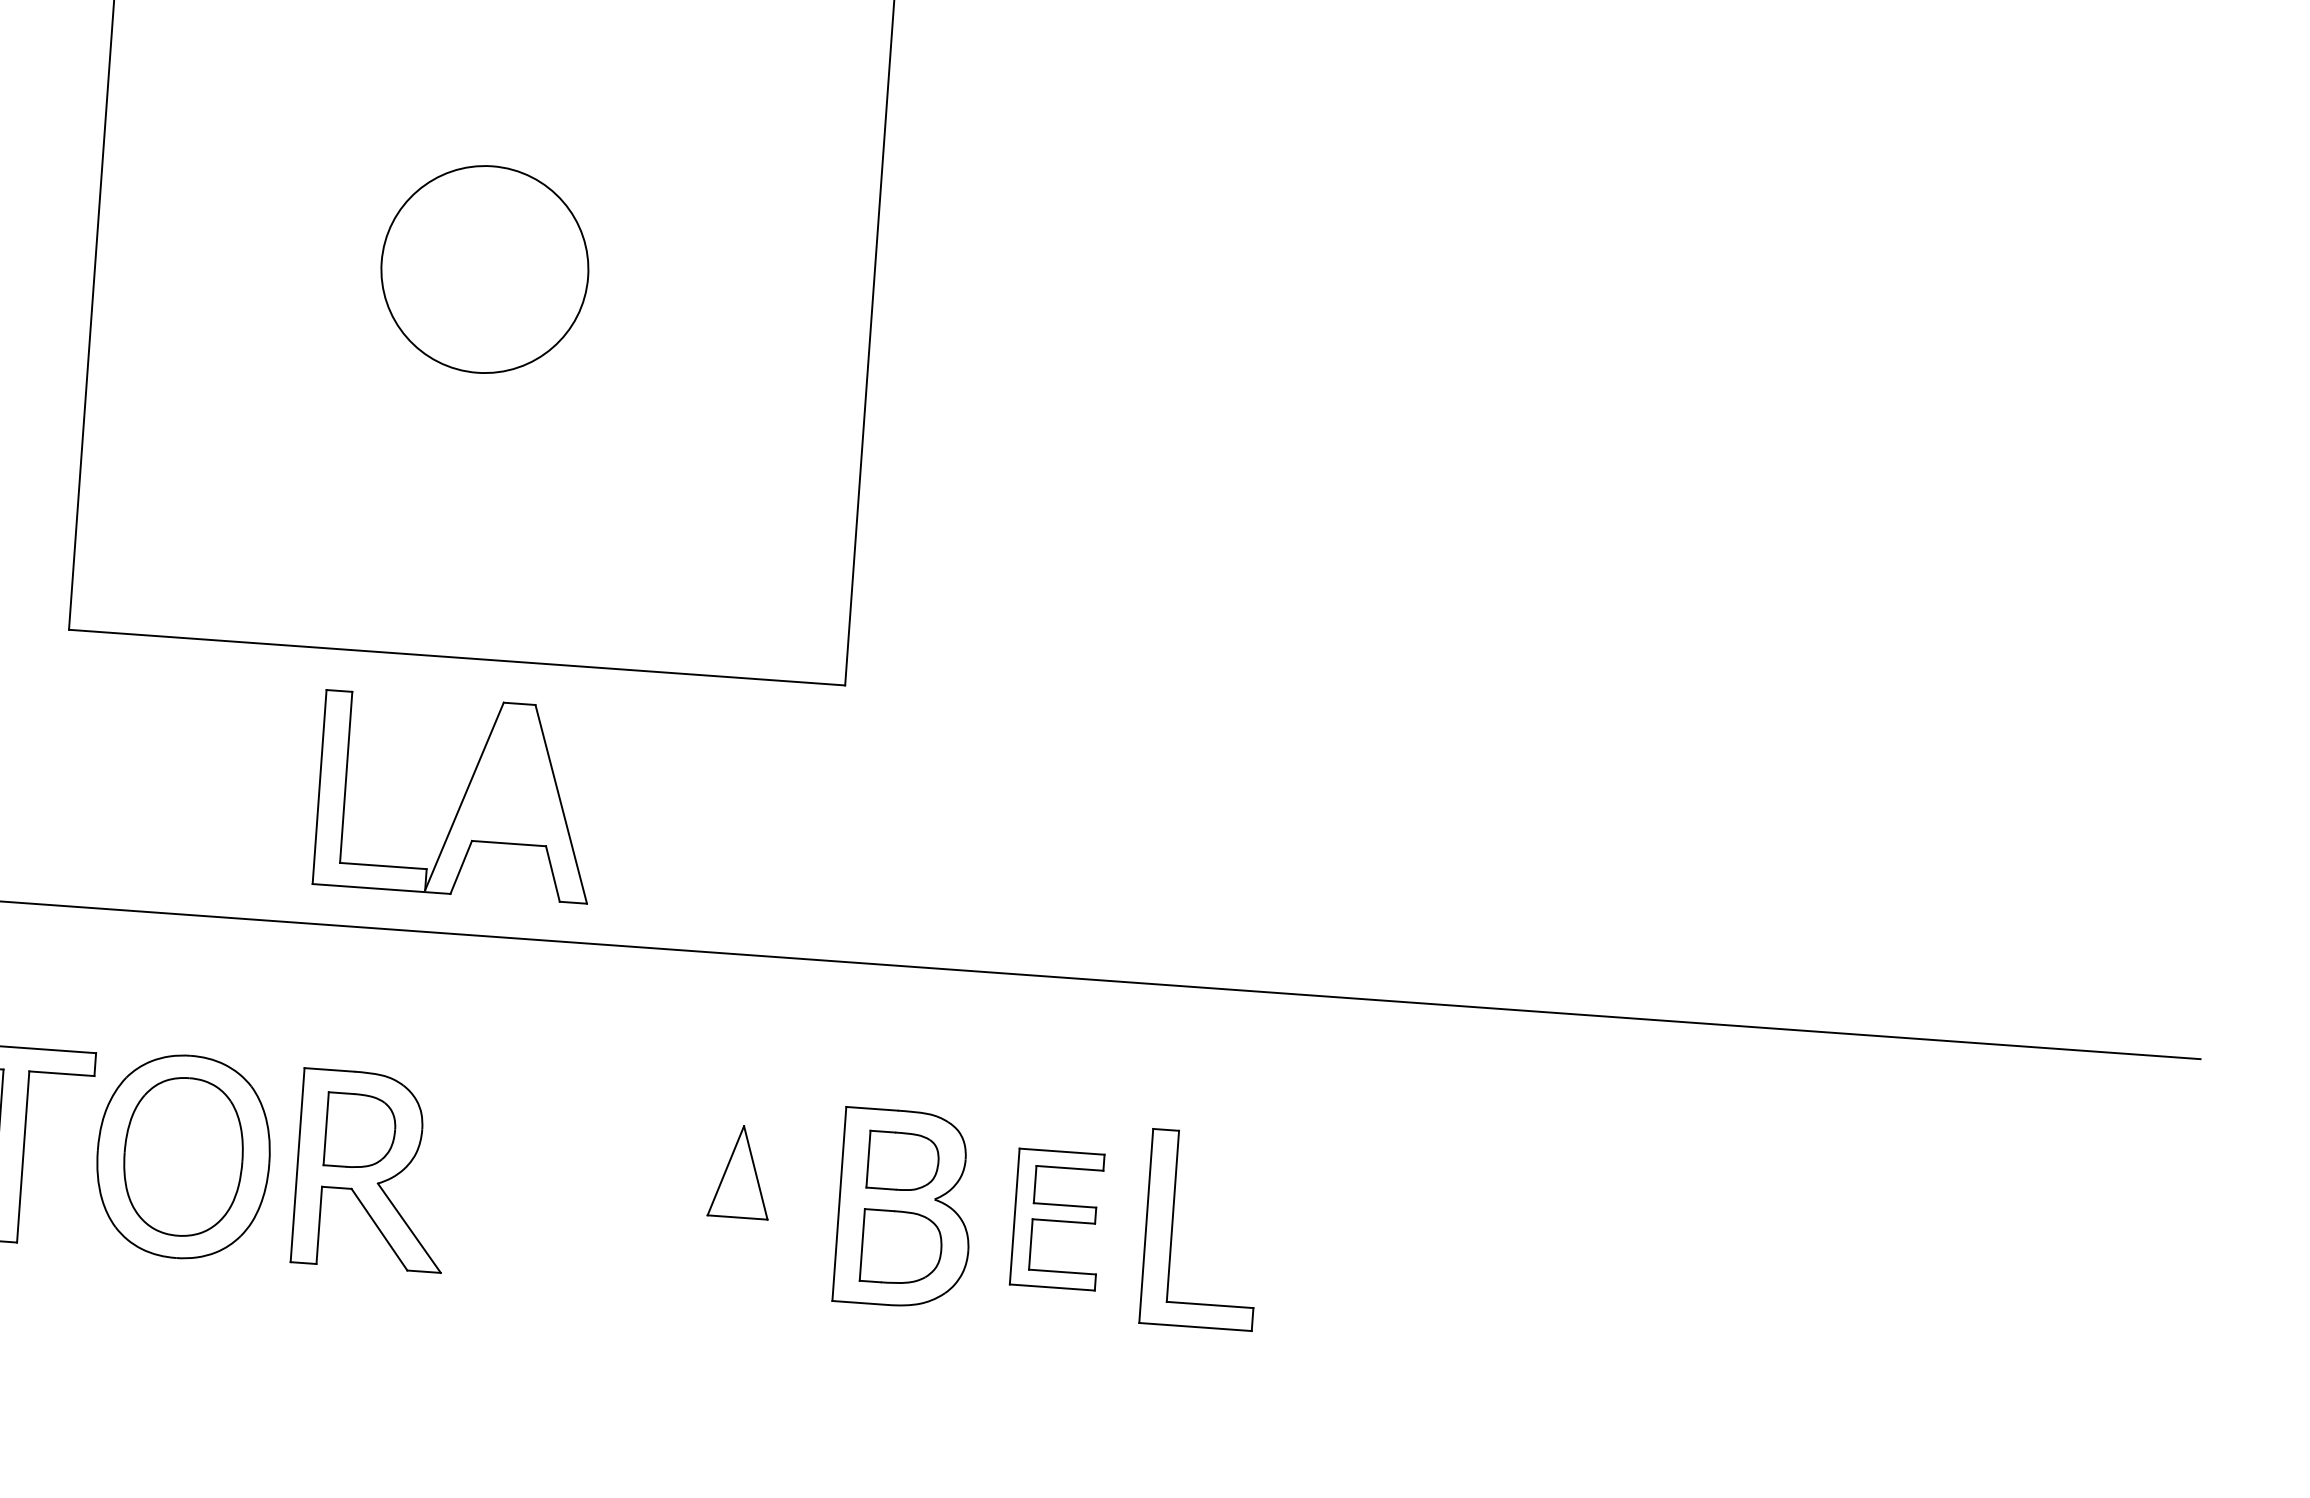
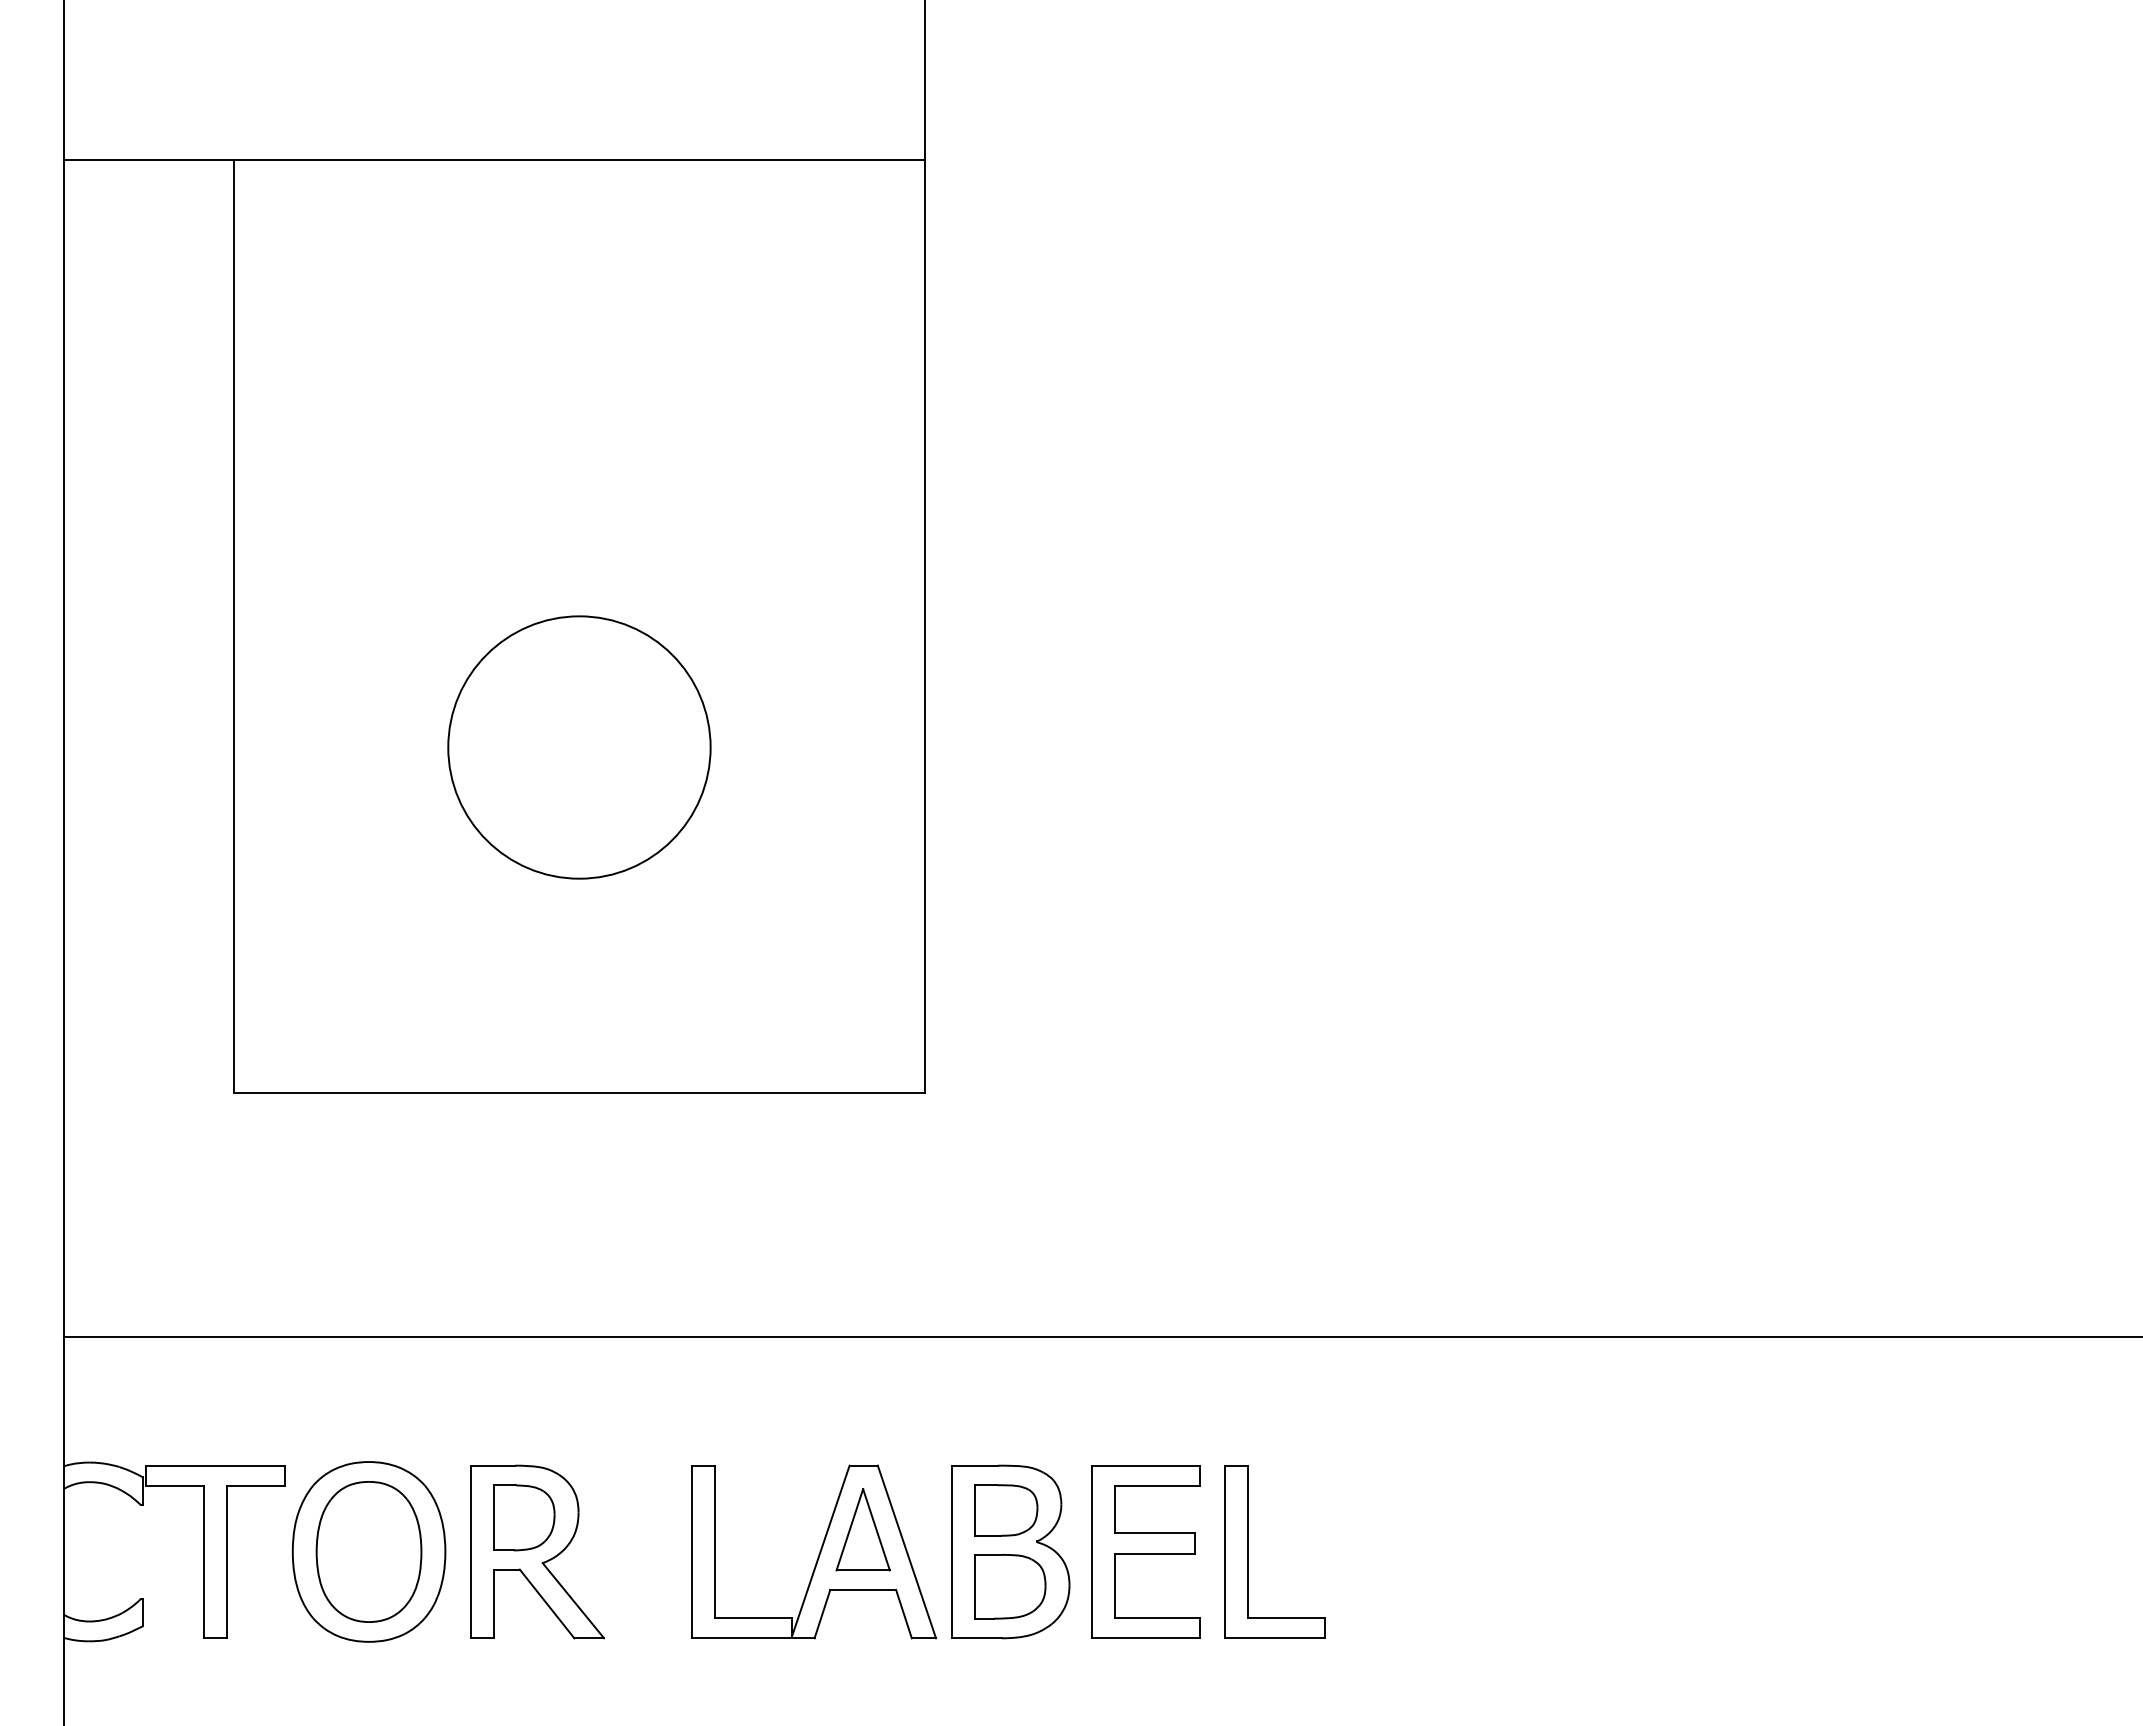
circle: (484, 269) -> (579, 747), size x1.43
part: (457, 796) -> (814, 1551), moved
part: (1056, 1218) -> (1145, 1551), size x1.43

